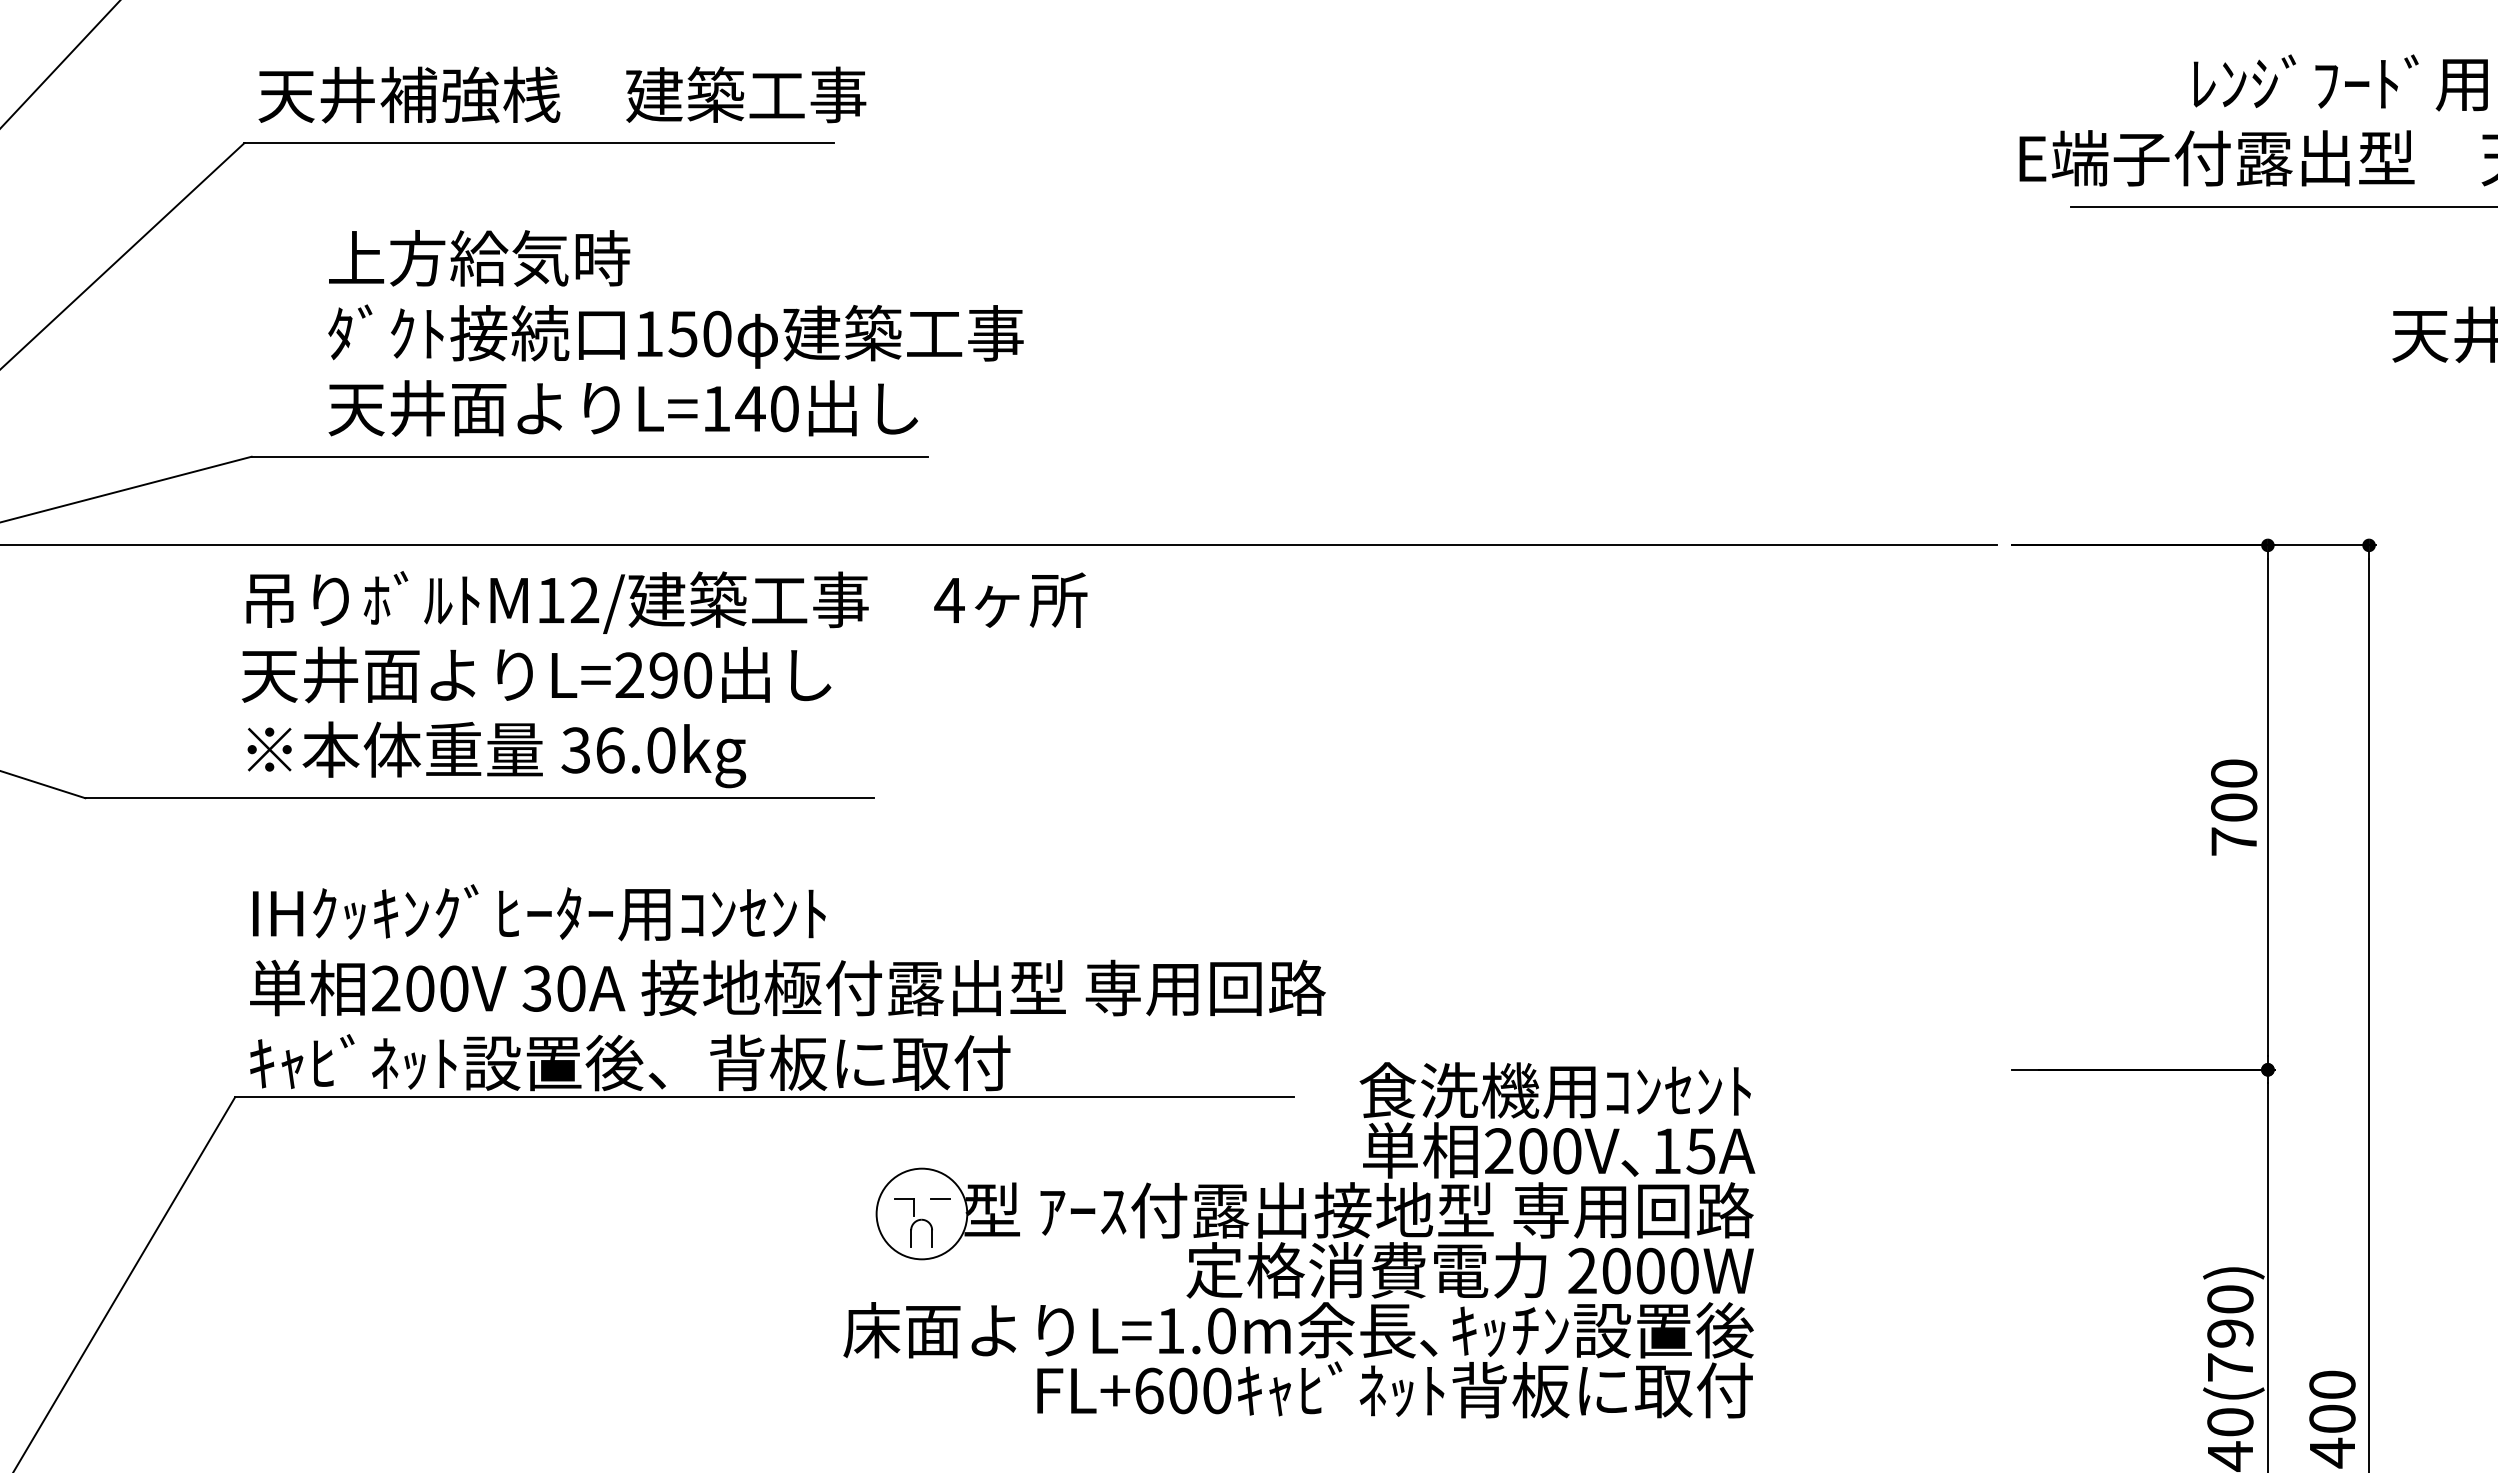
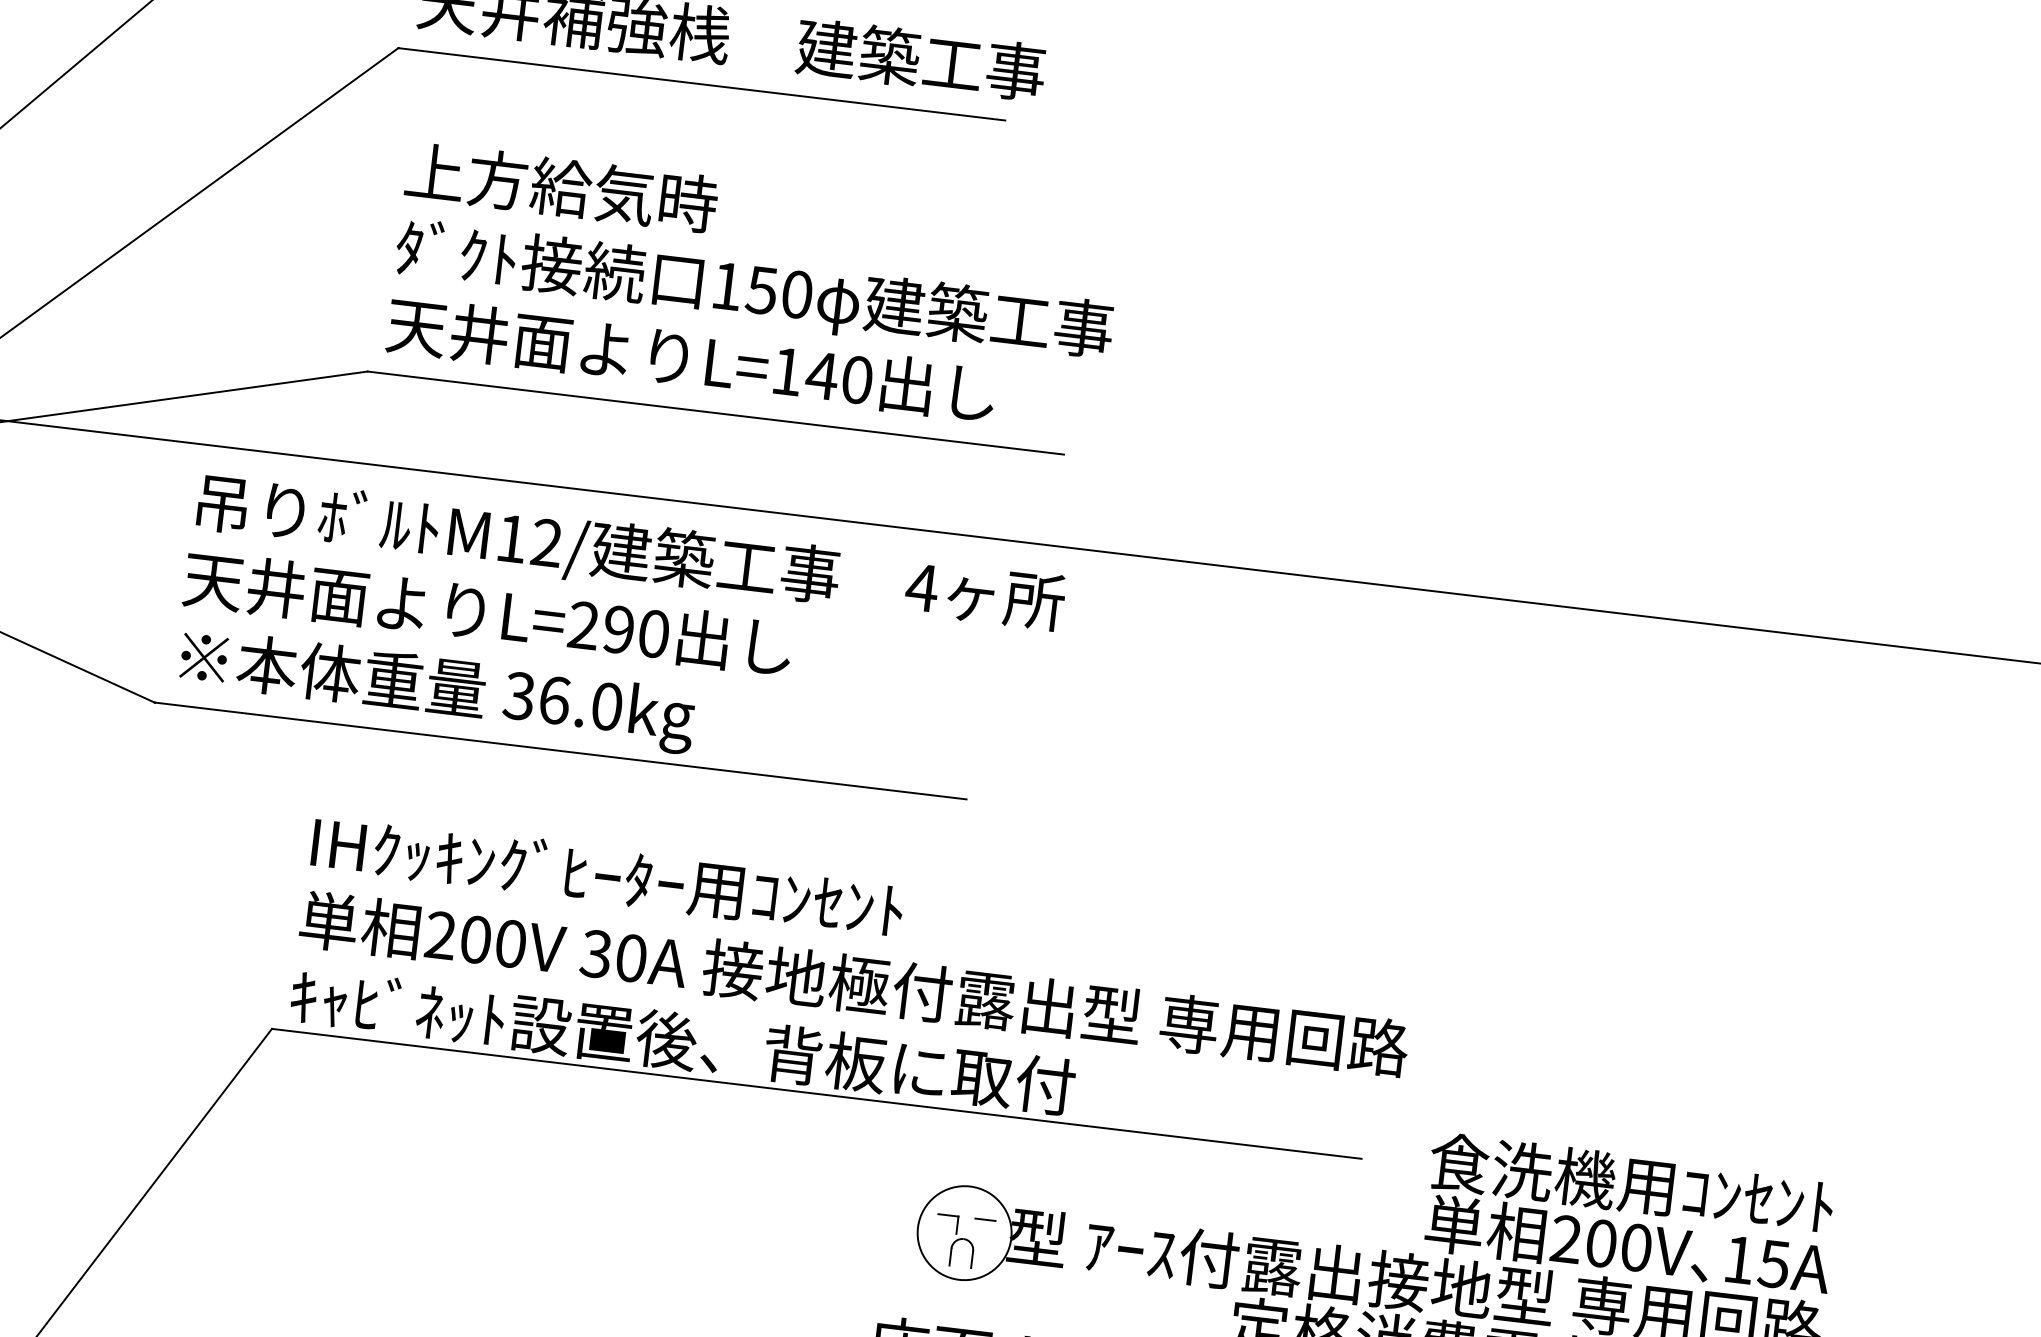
text: (675, 333) -> (754, 288), moved
text: (664, 679) -> (619, 634), moved

